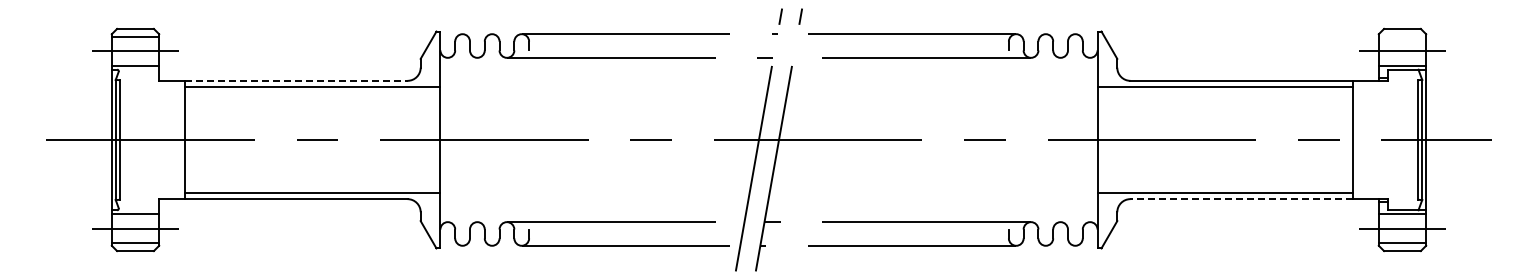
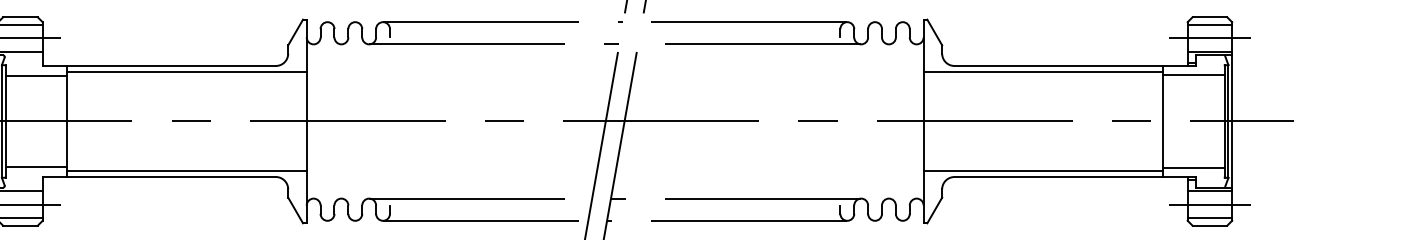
line: (1402, 36) -> (1209, 24), added
line: (297, 80) -> (172, 65), dashed -> solid
line: (1385, 90) -> (1193, 75), added
line: (152, 91) -> (36, 75), added
line: (152, 188) -> (36, 167), added
line: (1385, 189) -> (1193, 167), added
line: (1240, 199) -> (1057, 177), dashed -> solid

